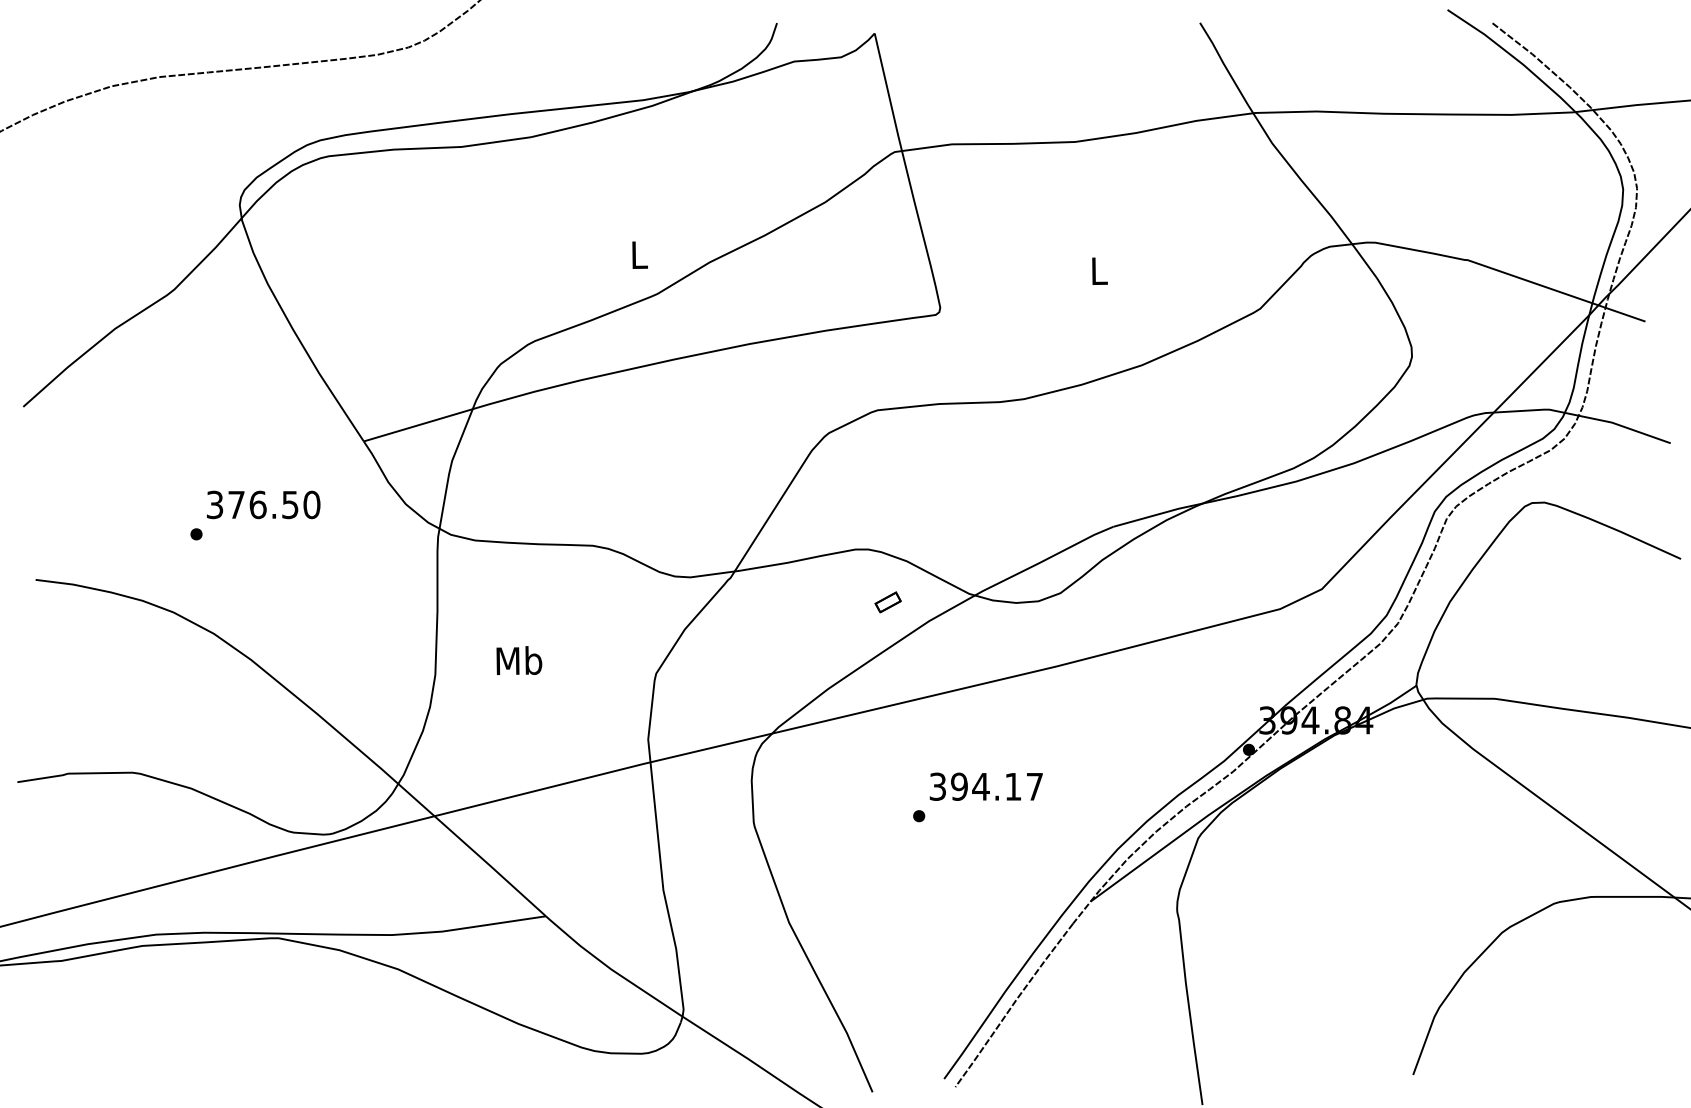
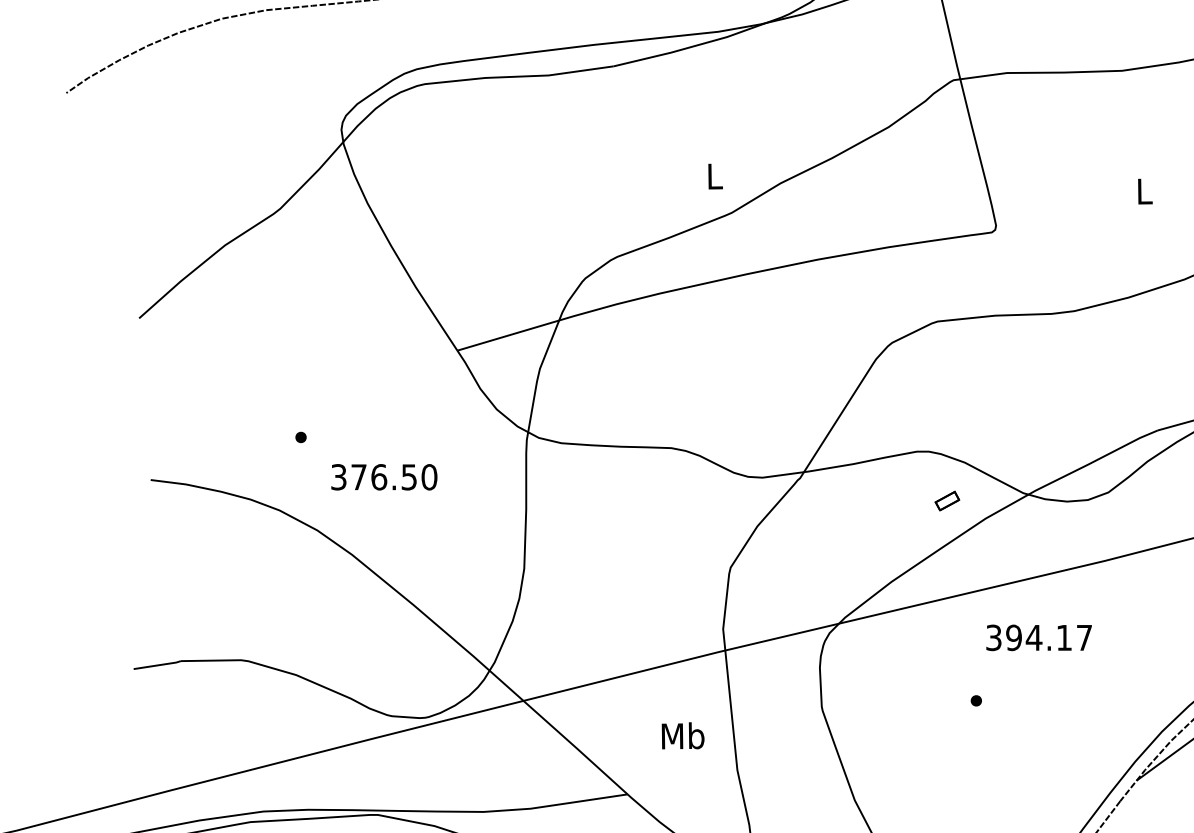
text: (263, 504) -> (384, 476), moved
text: (519, 660) -> (683, 735), moved
text: (985, 786) -> (1038, 637), moved

